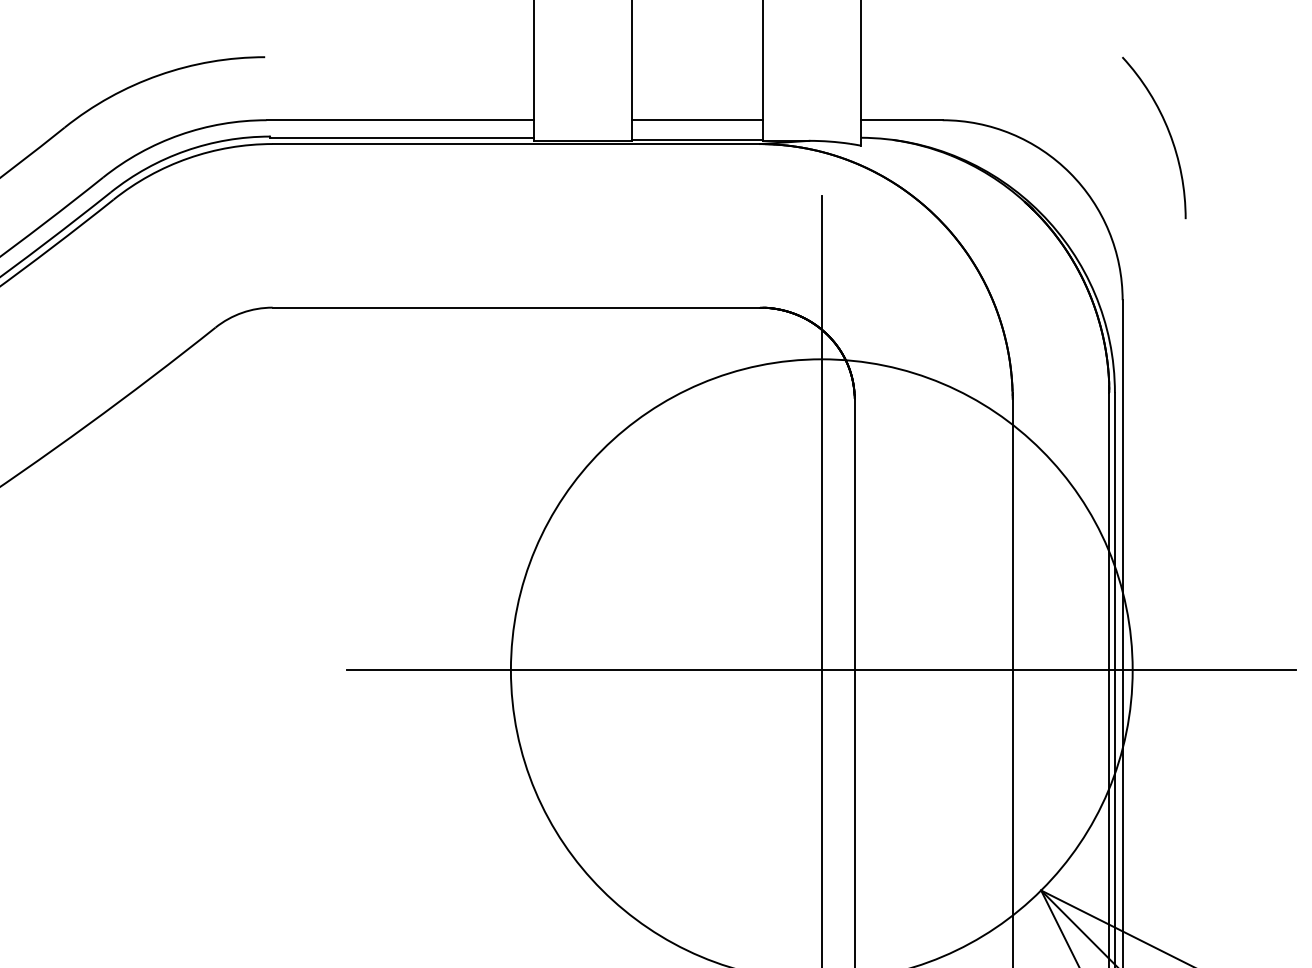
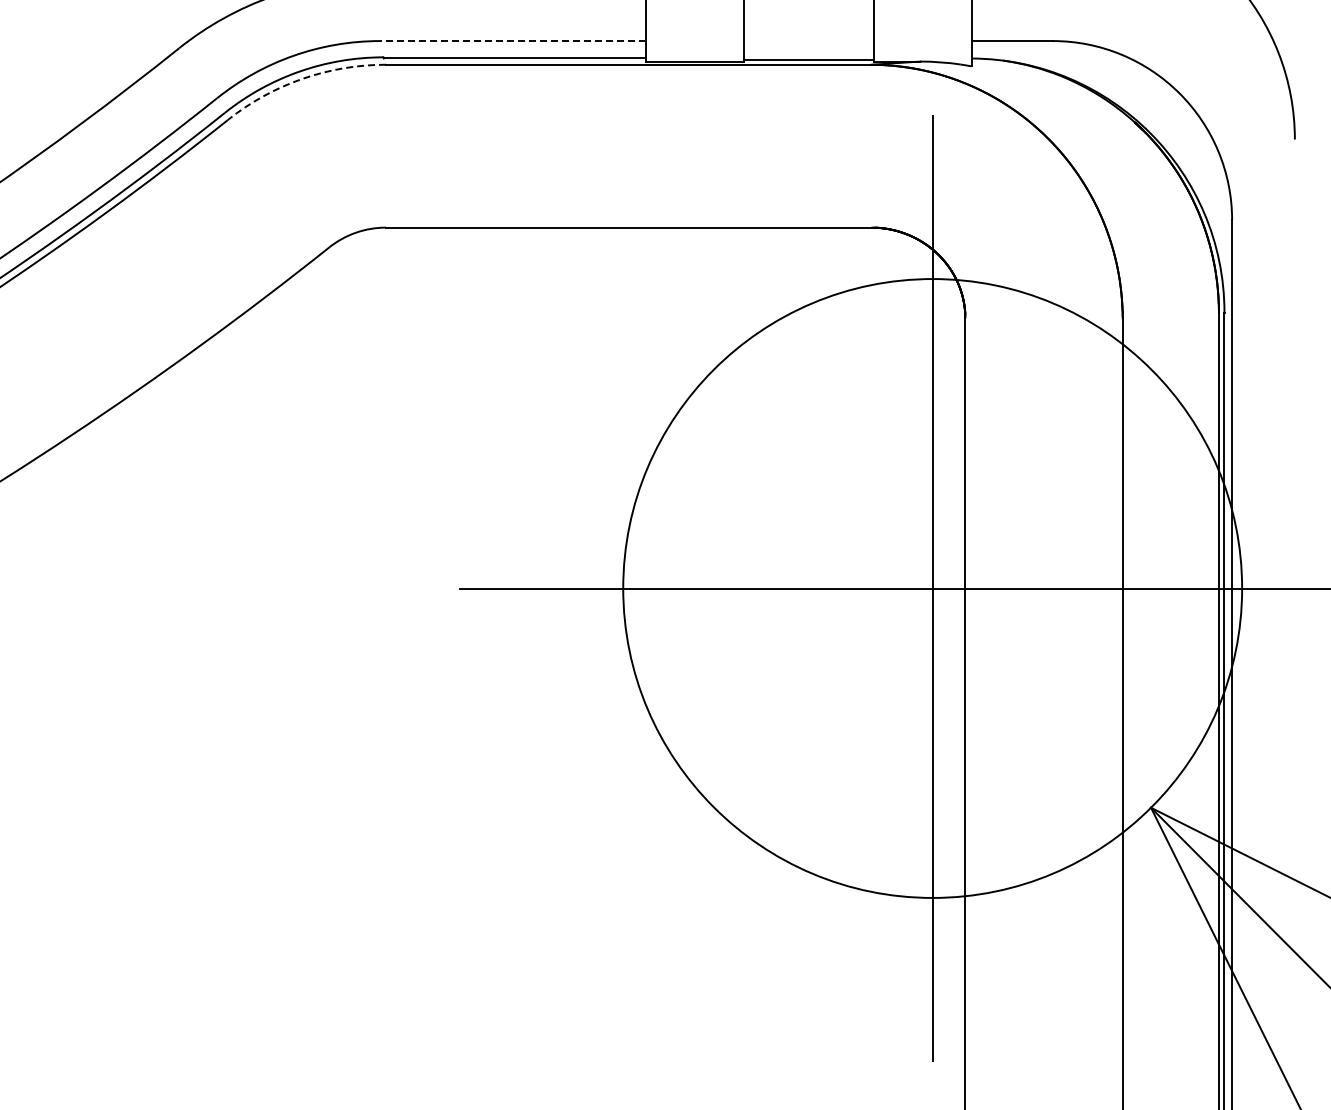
line: (399, 120) -> (512, 41), solid -> dashed
line: (697, 120) -> (808, 41), removed
arc: (188, 158) -> (302, 79), solid -> dashed

